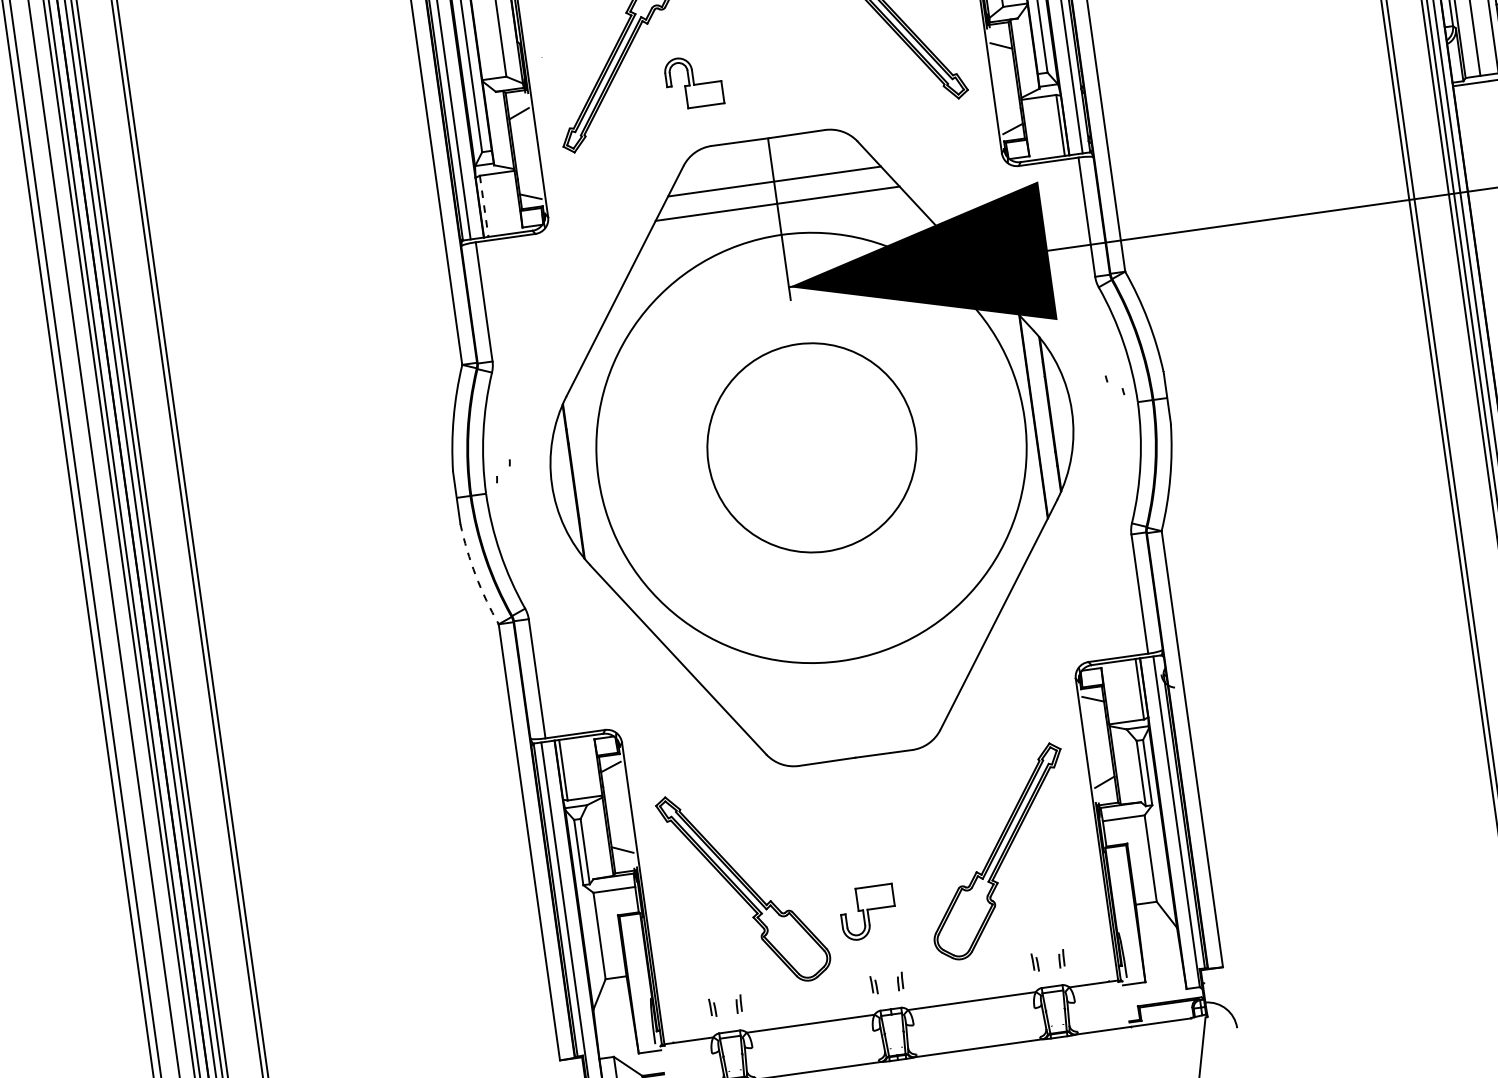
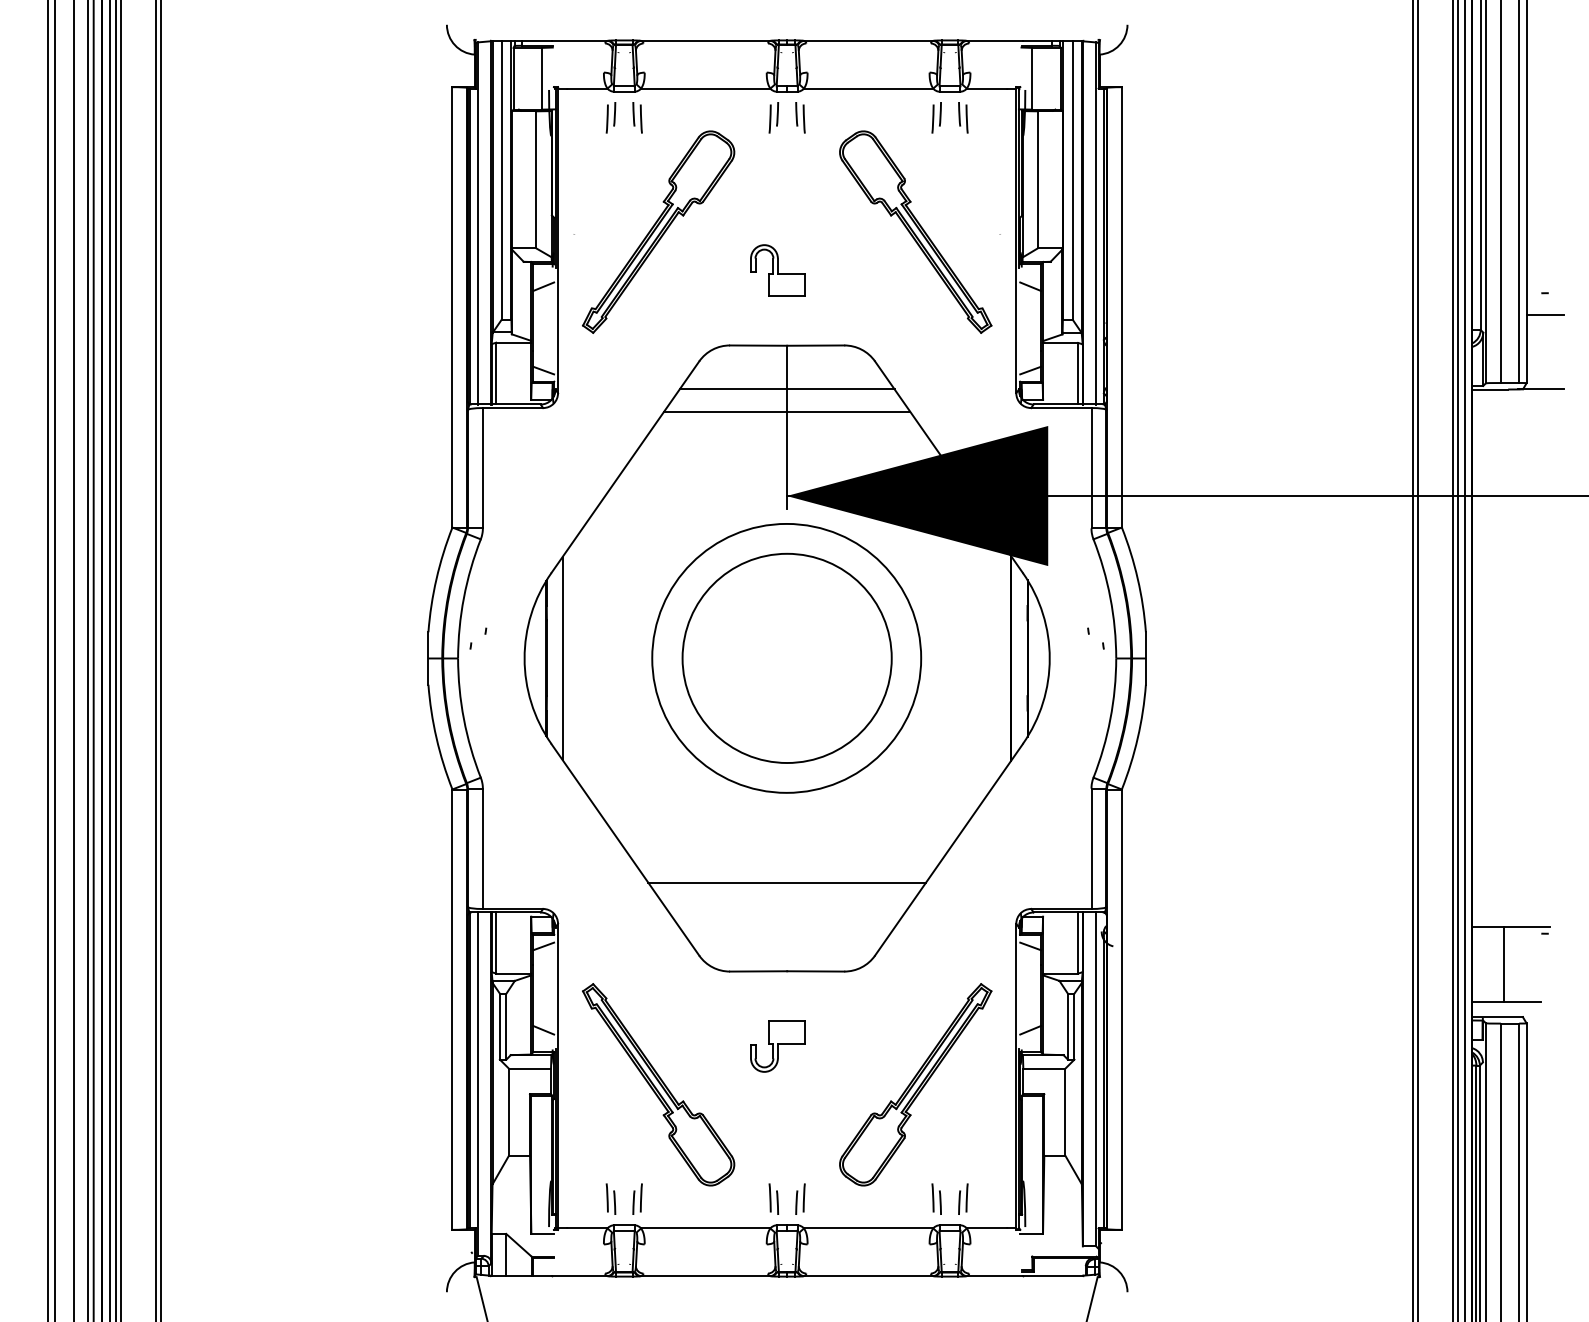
part: (693, 81) -> (777, 270), moved
line: (484, 206) -> (496, 373), dashed -> solid
circle: (811, 447) -> (786, 657), size x0.62
line: (589, 479) -> (562, 658), added
arc: (475, 576) -> (436, 738), dashed -> solid
line: (843, 669) -> (787, 882), added
part: (867, 912) -> (777, 1046), moved
part: (1061, 958) -> (963, 1198), size x1.67
part: (1035, 961) -> (936, 1198), size x1.67
part: (900, 980) -> (800, 1198), size x1.67
part: (873, 984) -> (773, 1198), size x1.67
part: (738, 1003) -> (637, 1198), size x1.67
part: (712, 1007) -> (610, 1198), size x1.67

